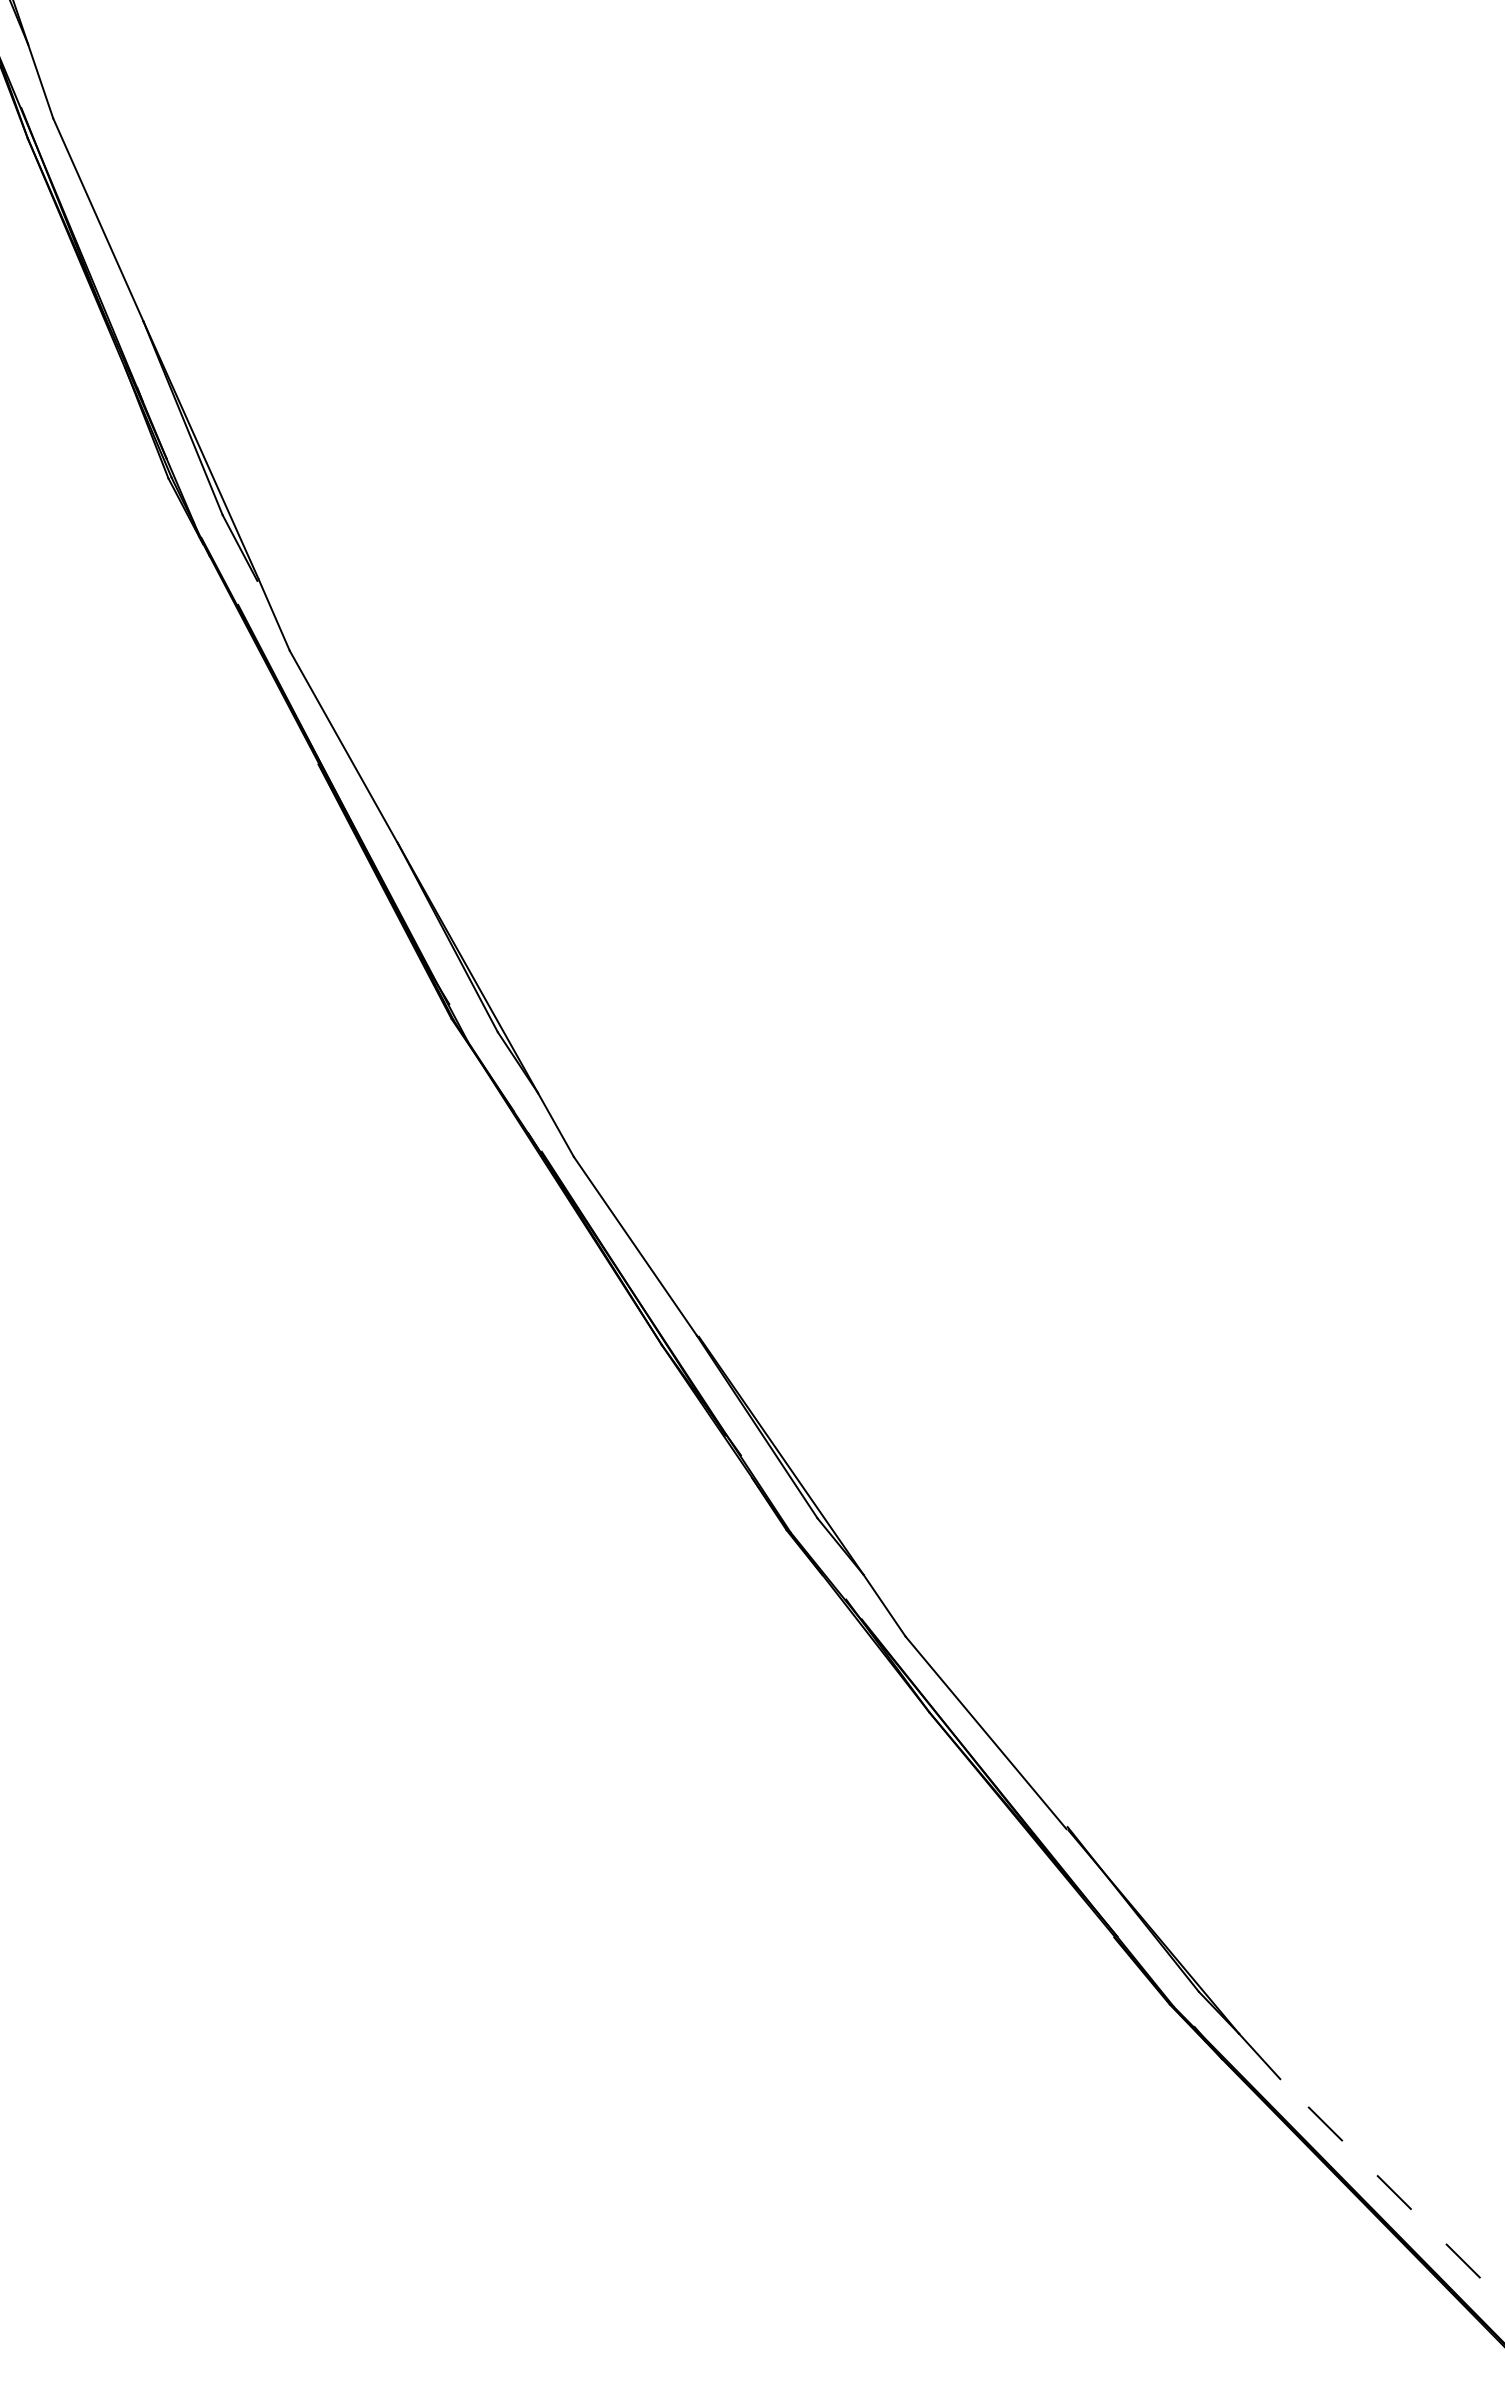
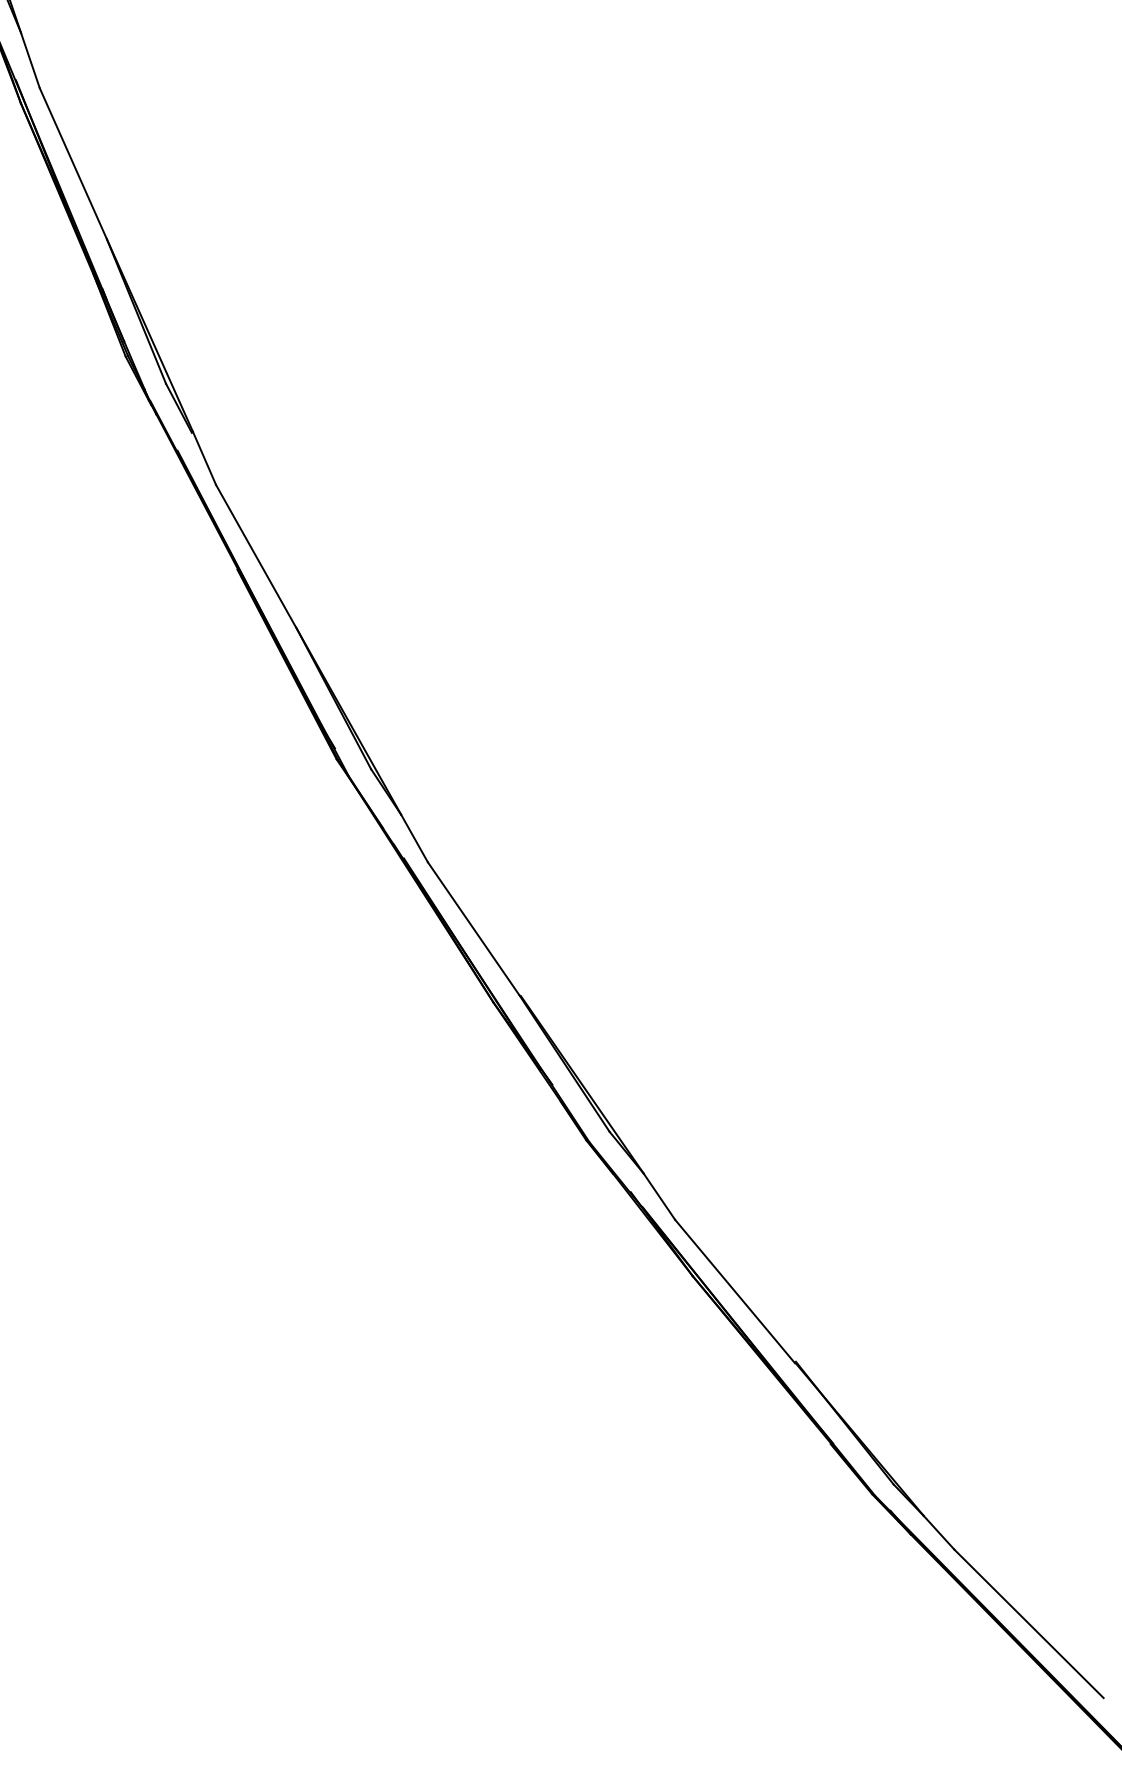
line: (1380, 2178) -> (1029, 1623), dashed -> solid

